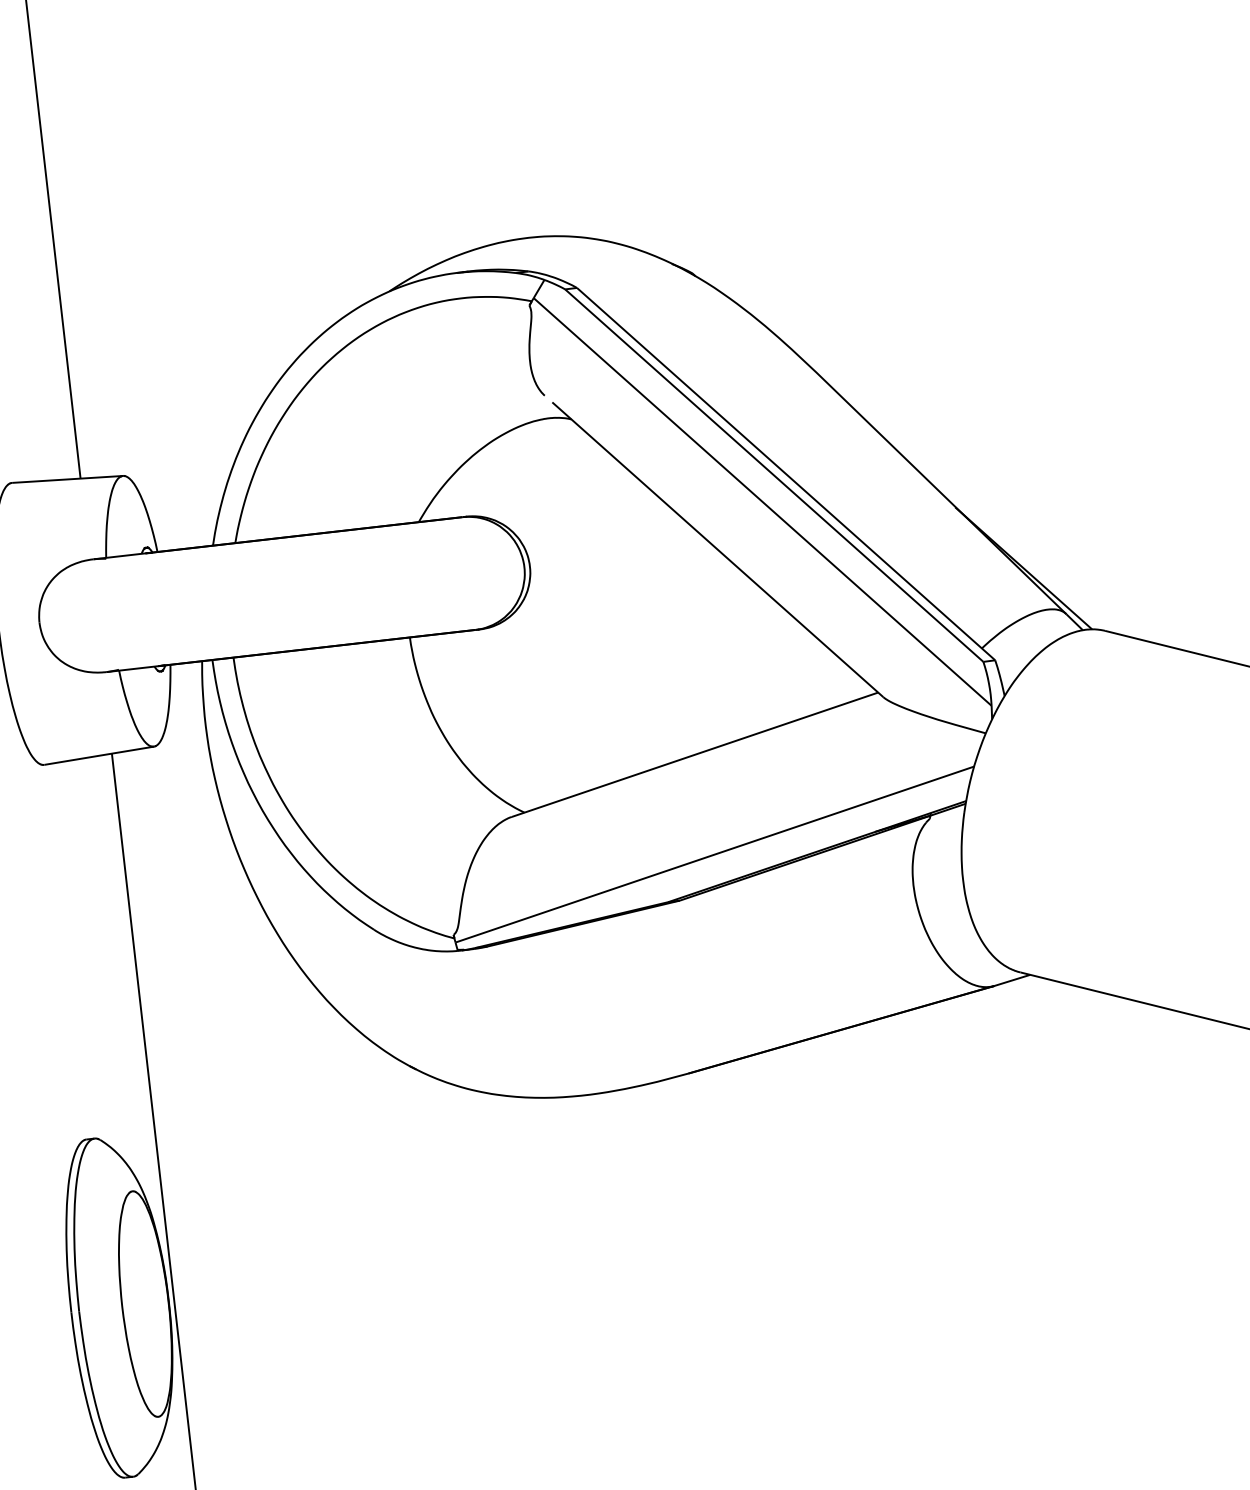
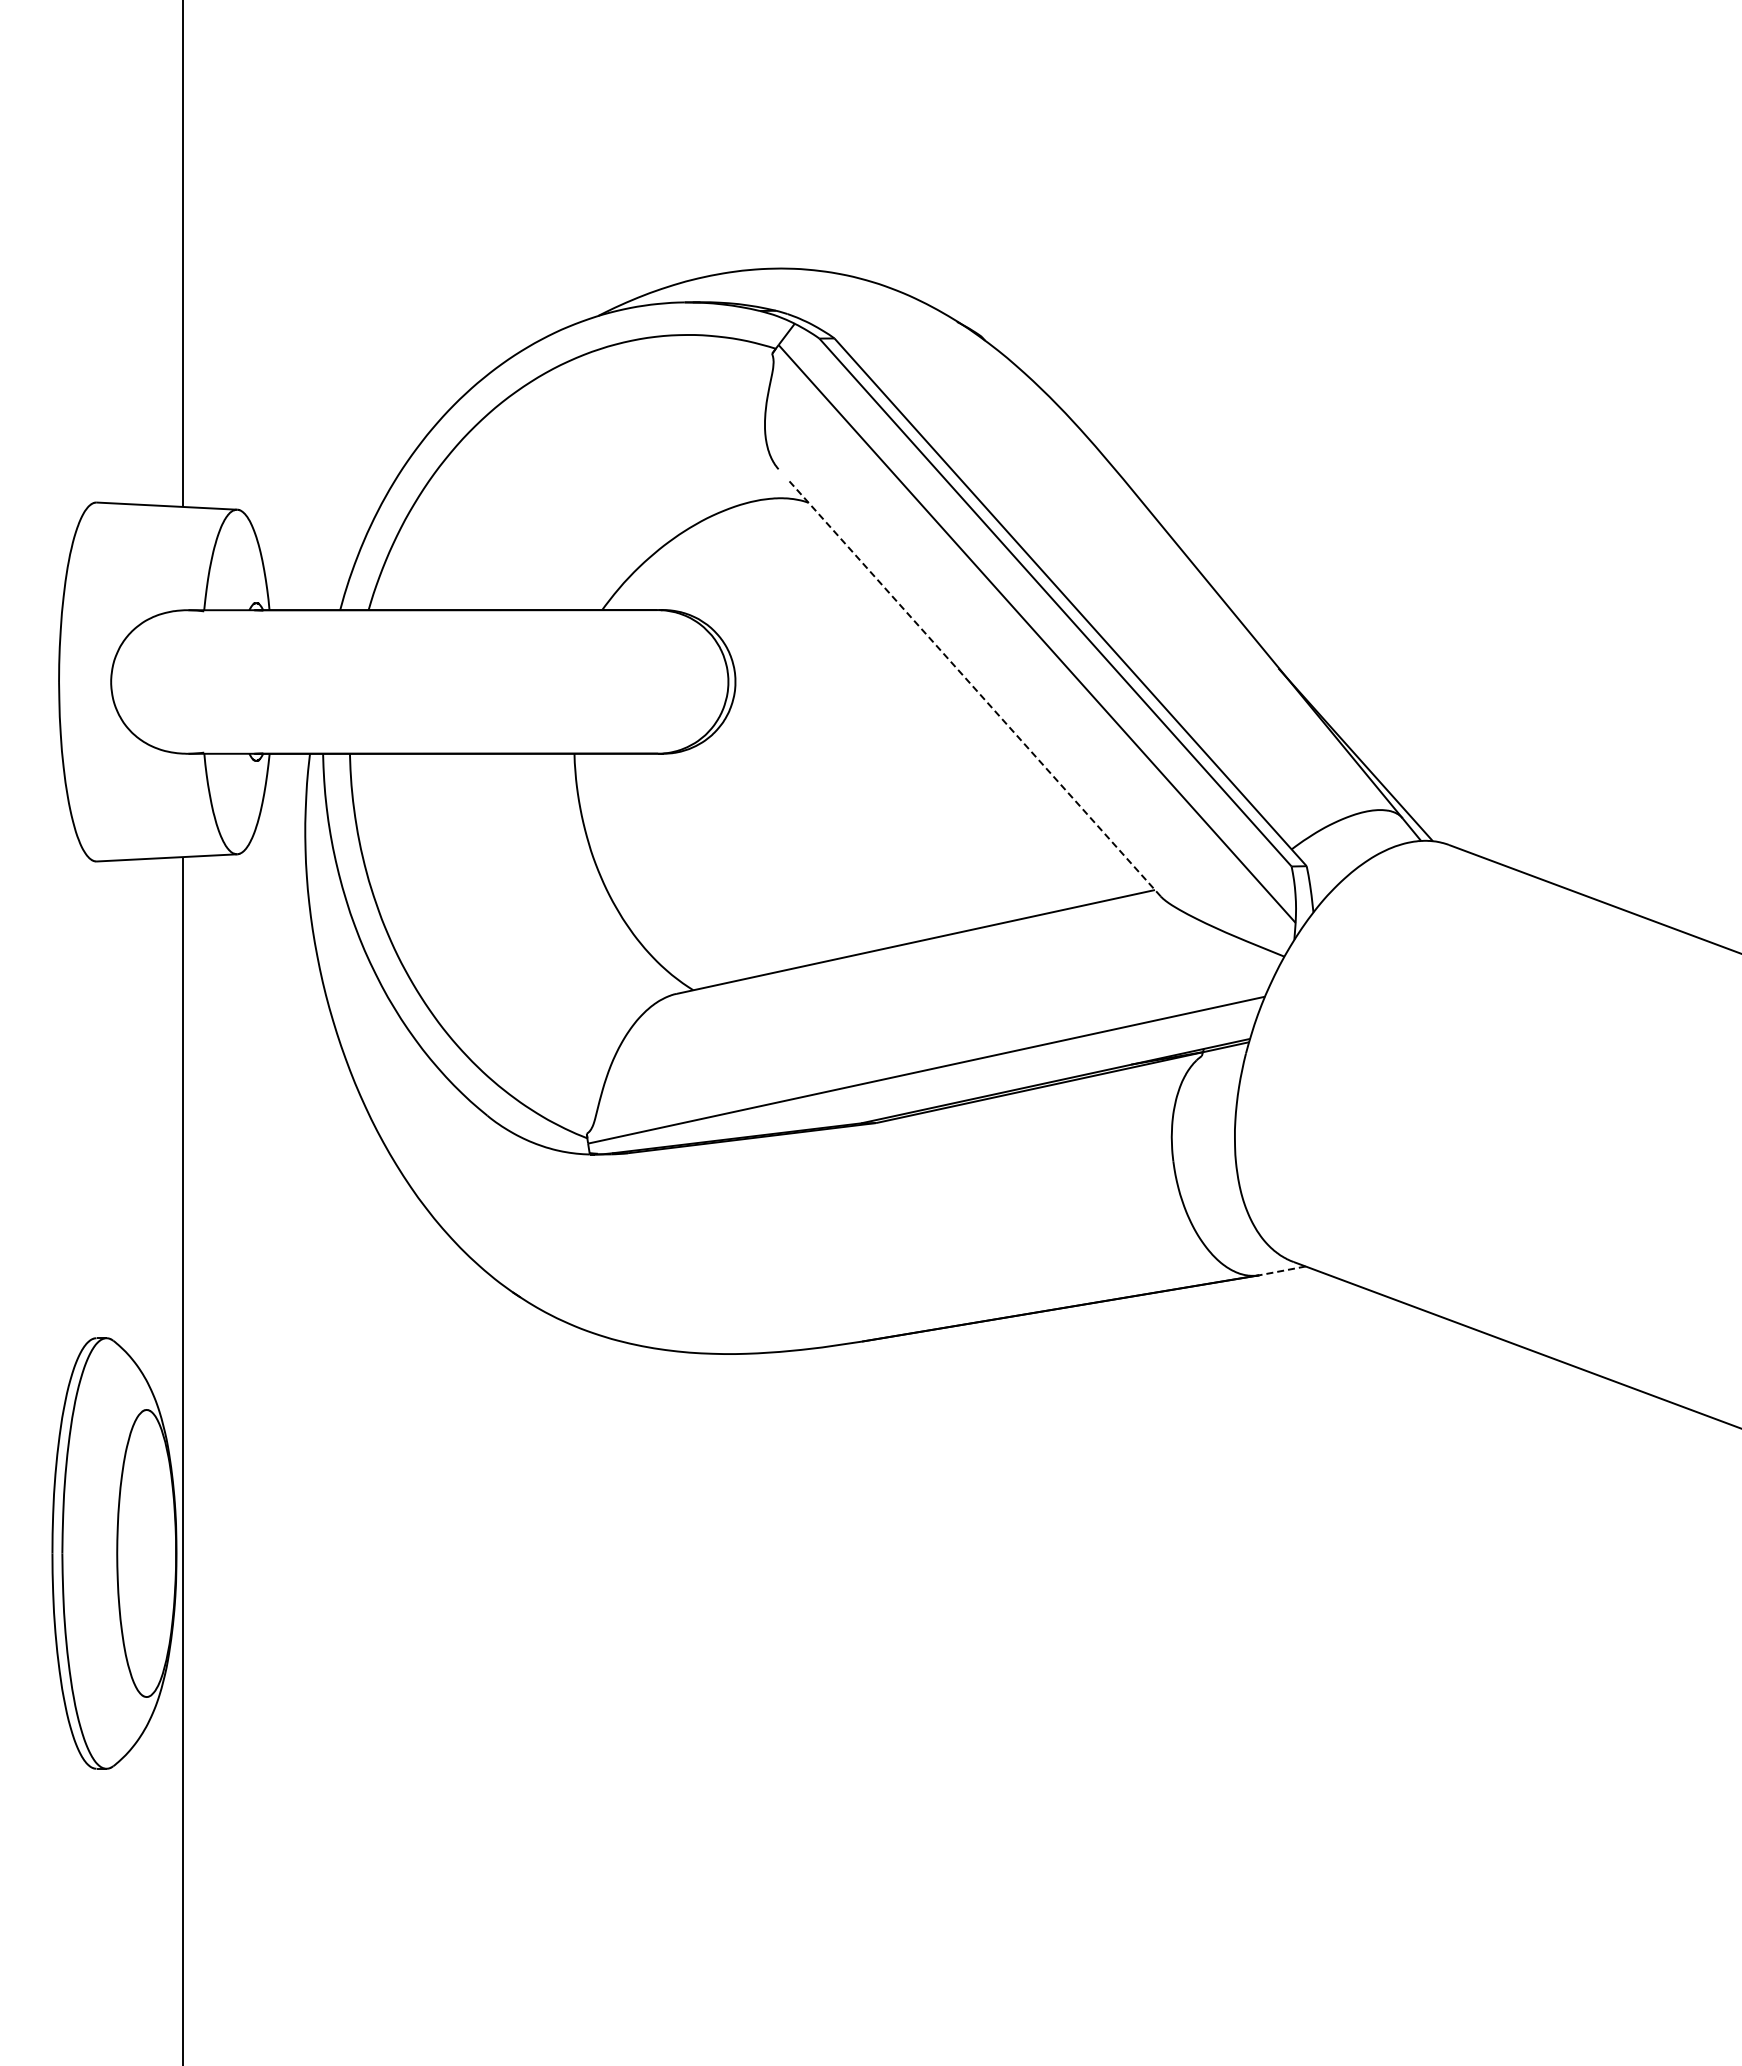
line: (717, 549) -> (973, 687), solid -> dashed
line: (1012, 980) -> (1282, 1270), solid -> dashed

